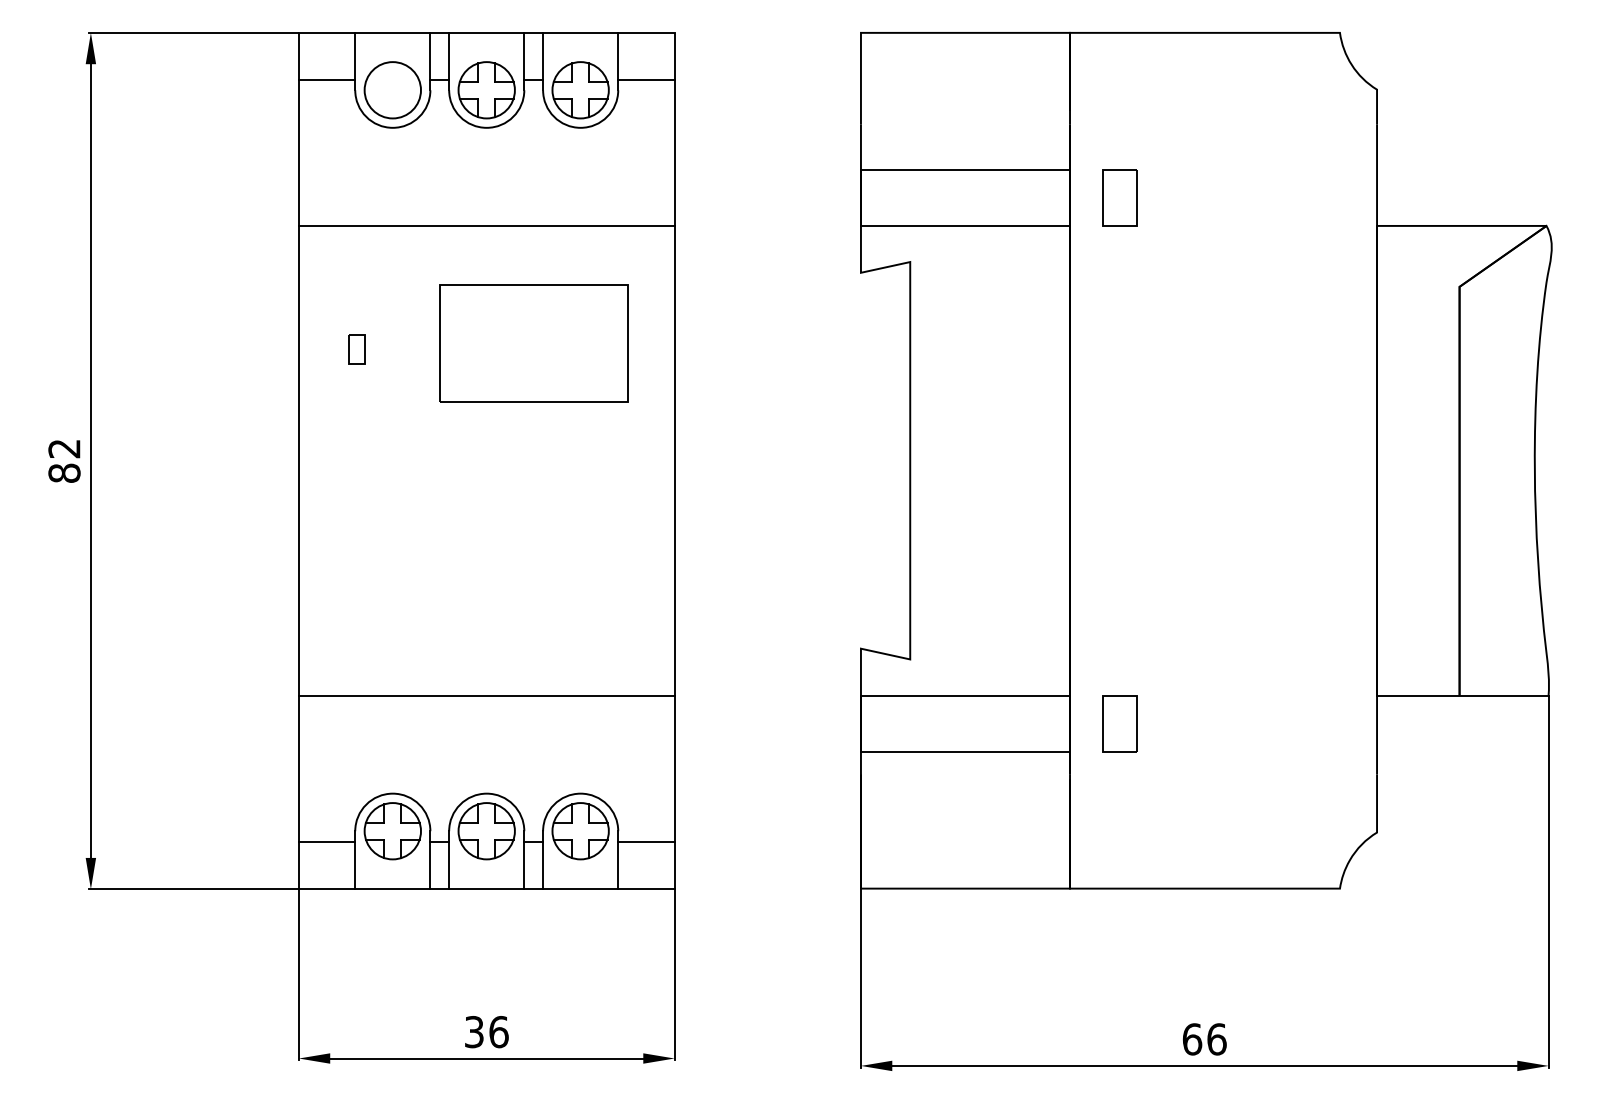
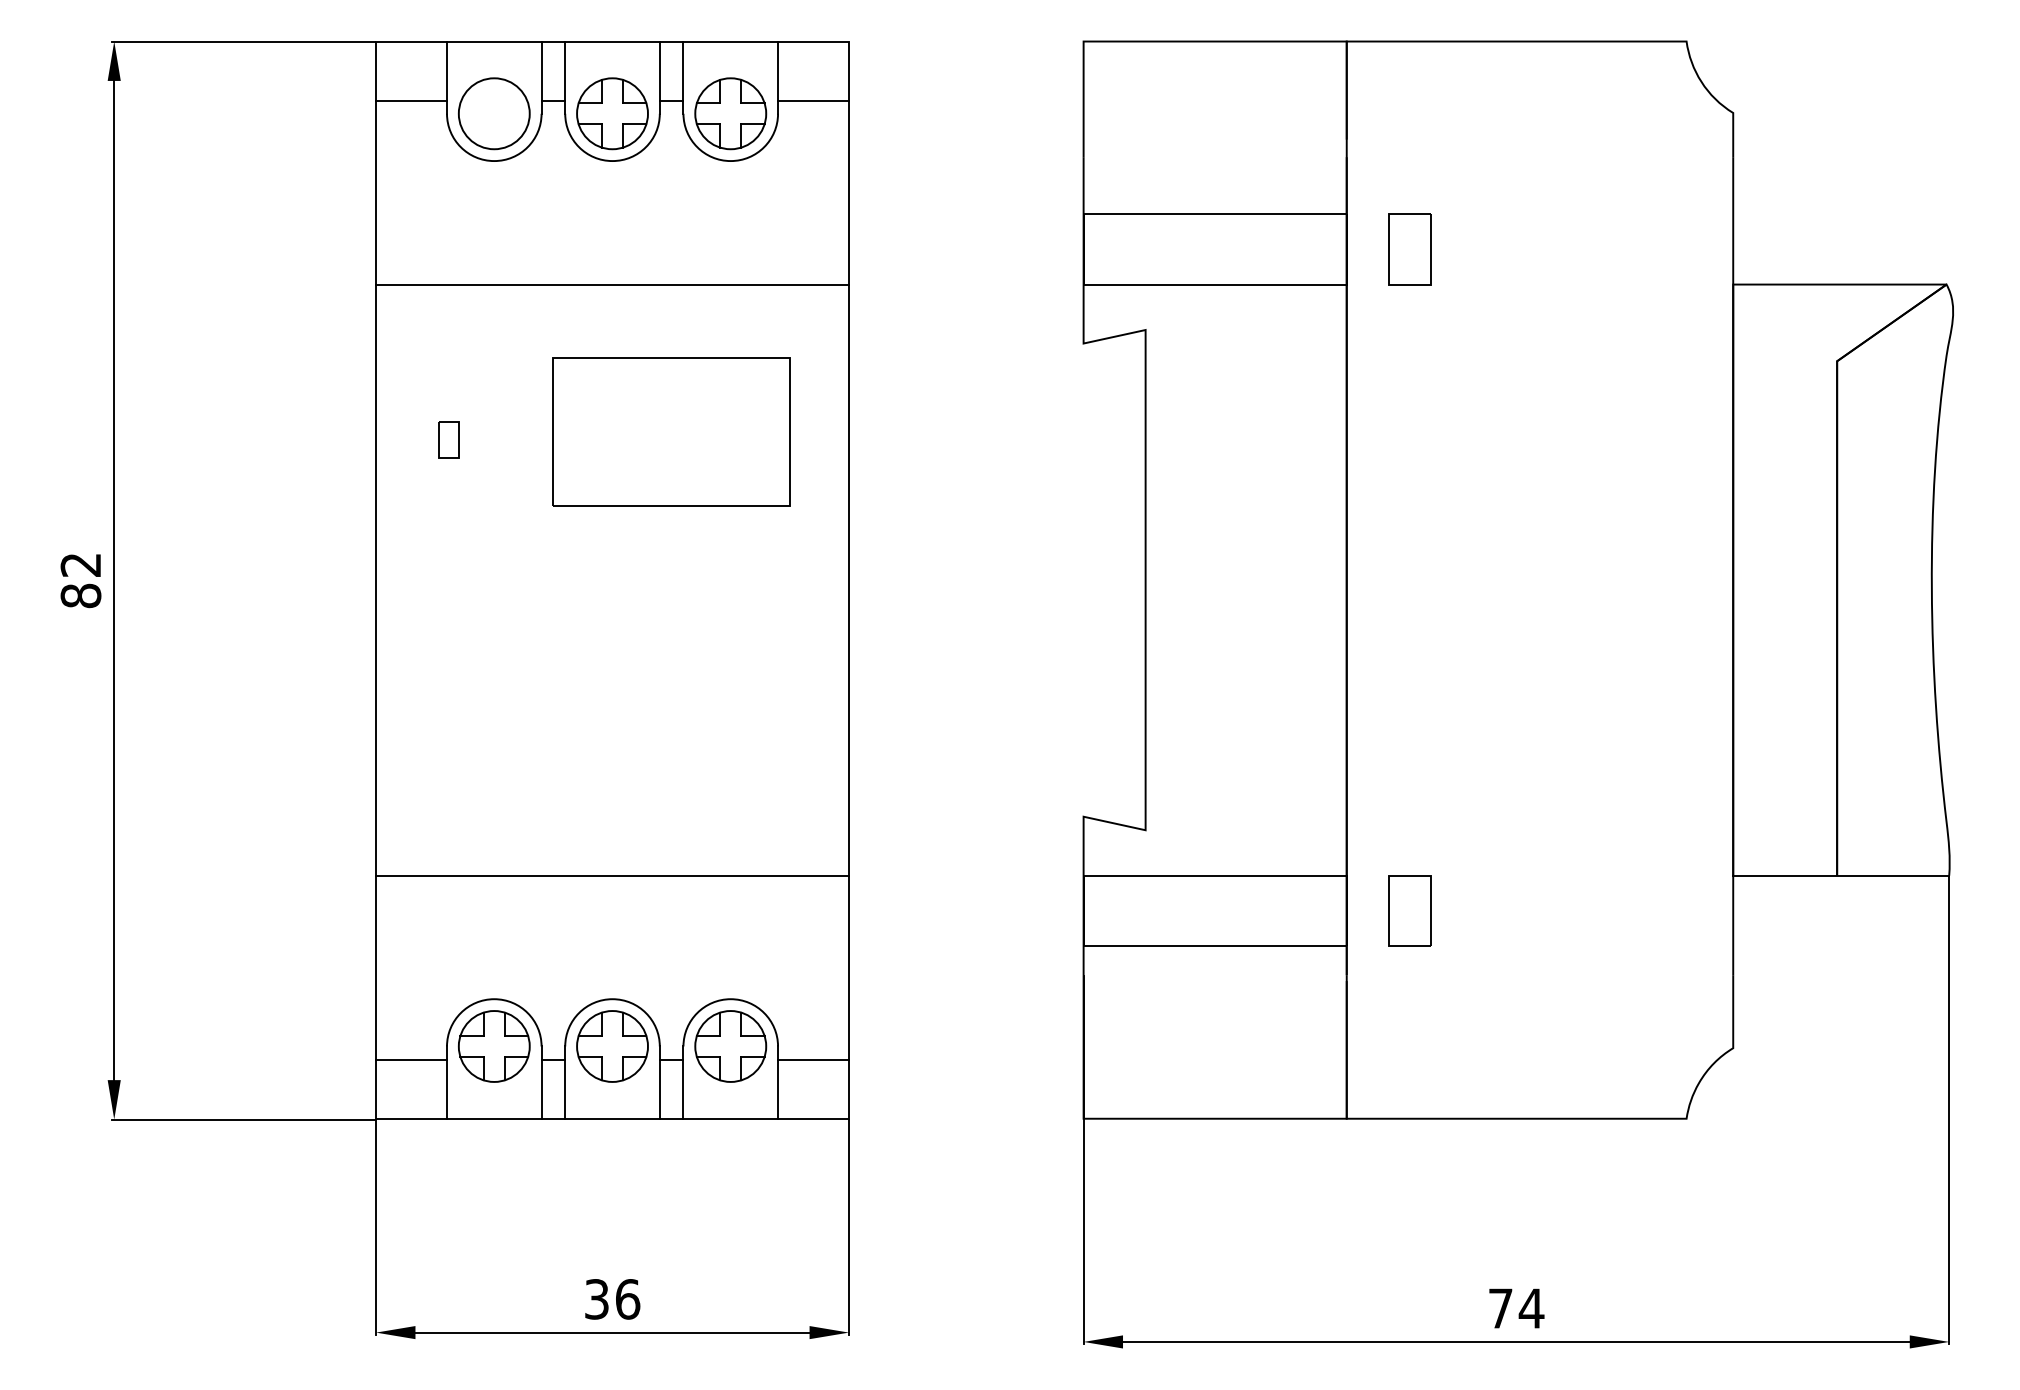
text: (1204, 1039) -> (1516, 1308), 66 -> 74

